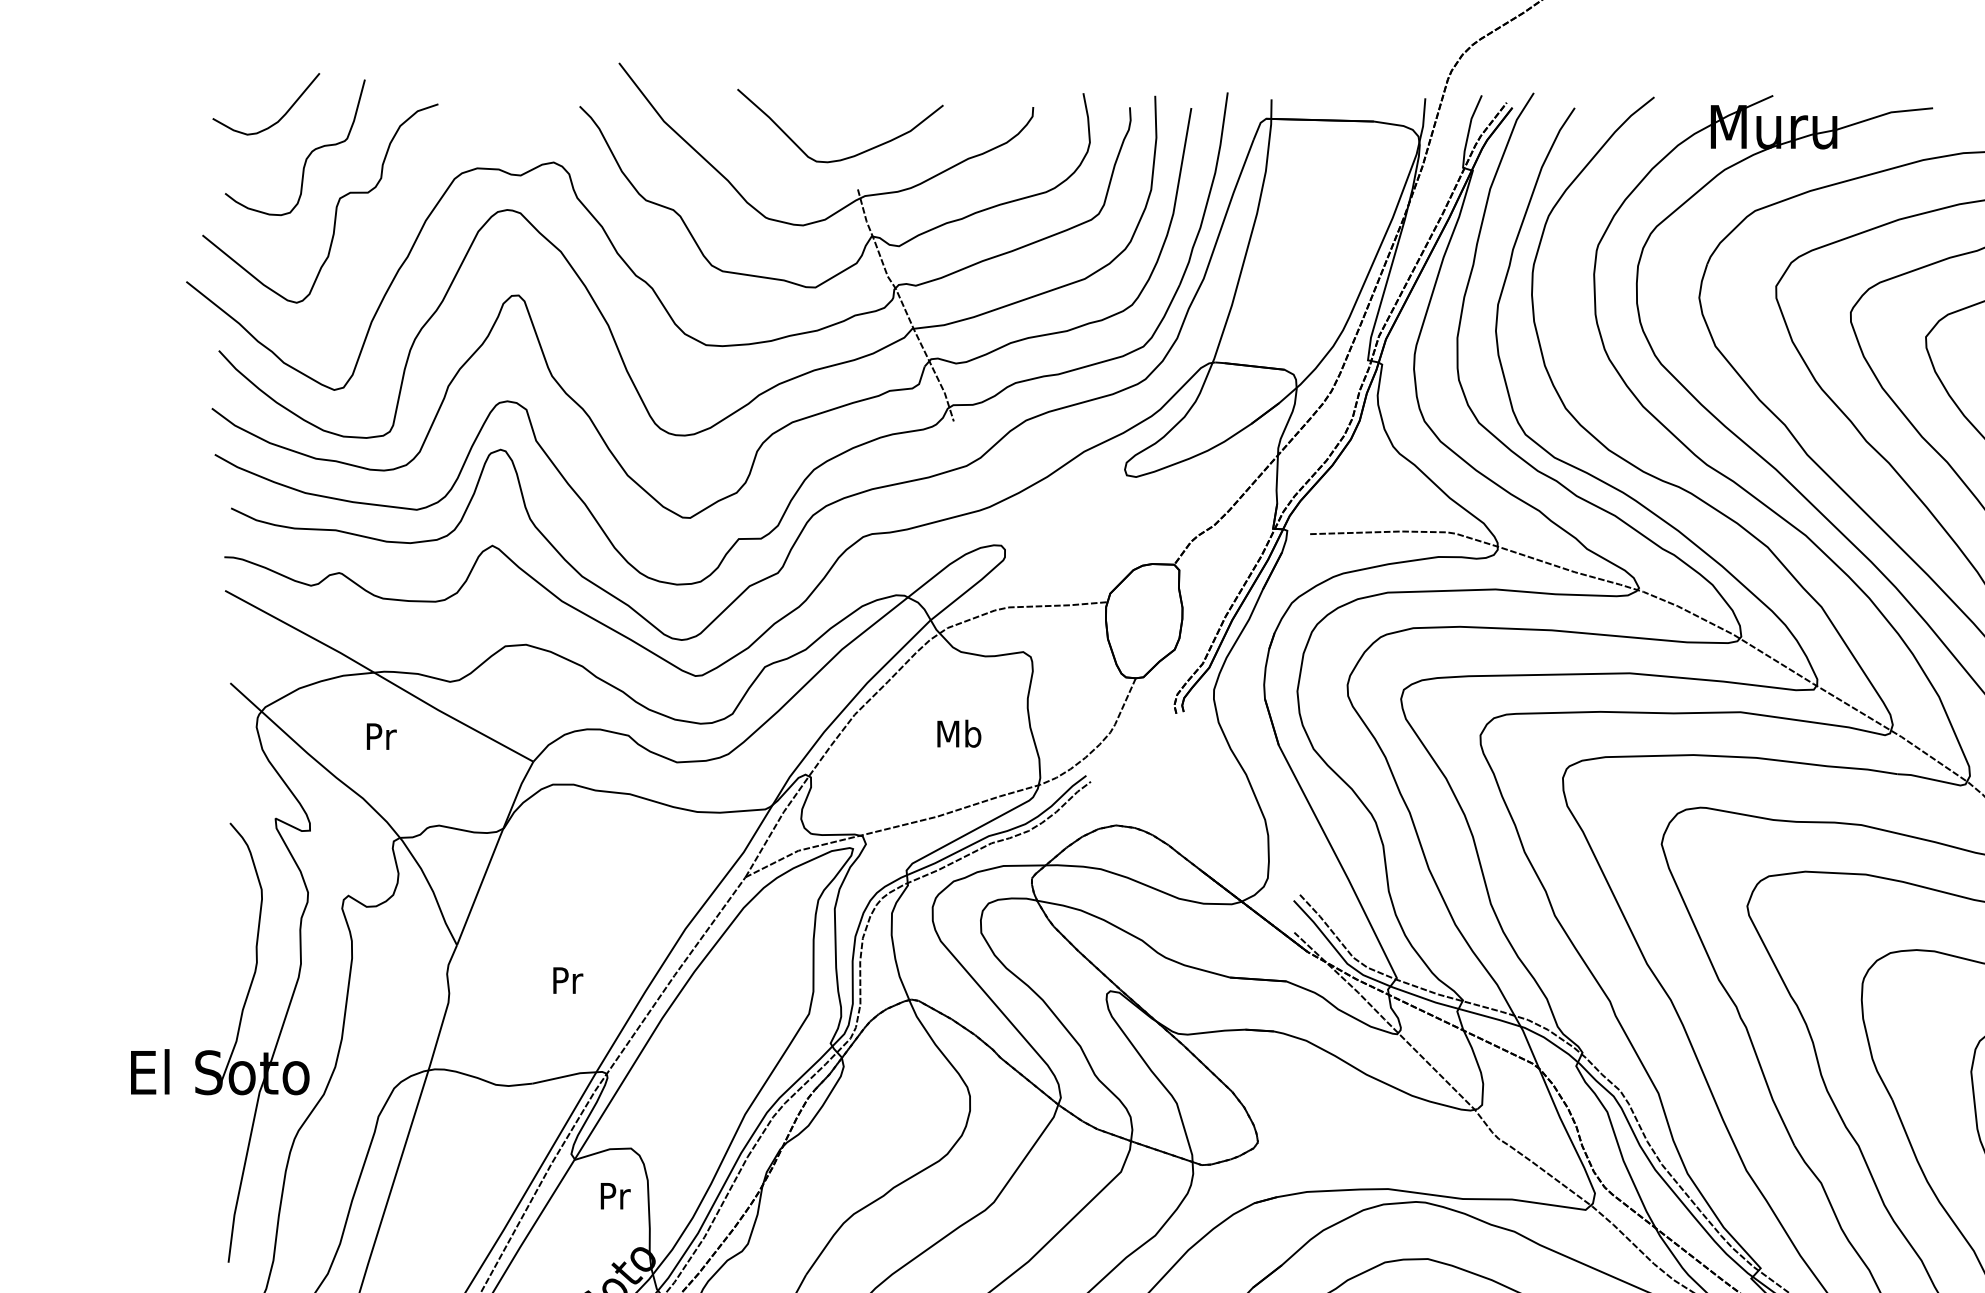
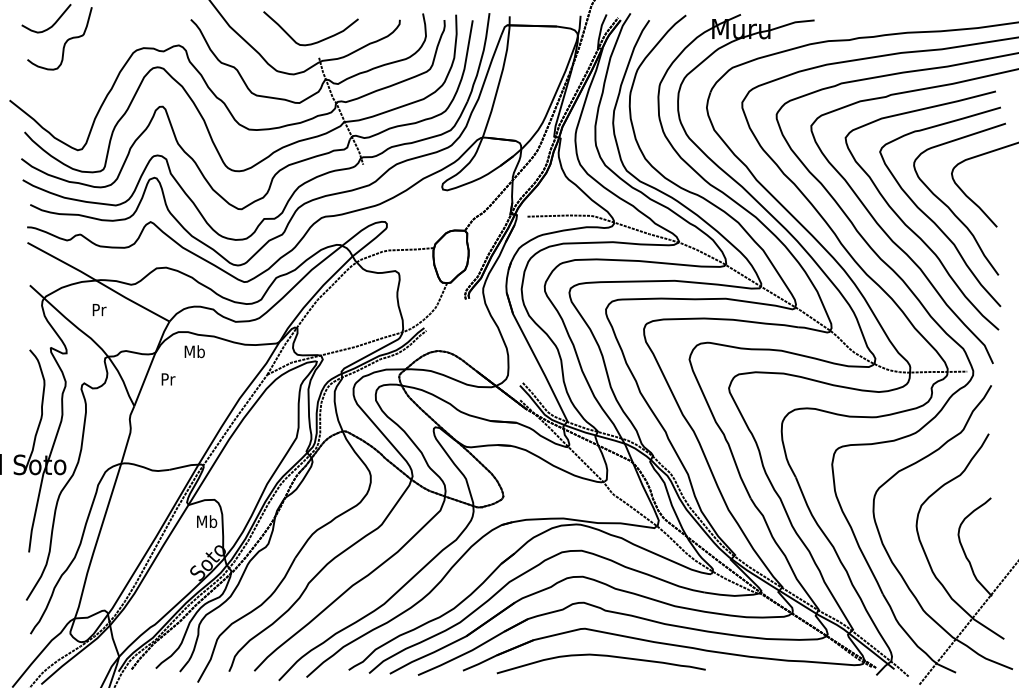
curve: (335, 201) -> (78, 63), removed
text: (958, 733) -> (194, 351), moved
text: (568, 980) -> (168, 379), moved
text: (615, 1195) -> (207, 521), Pr -> Mb

